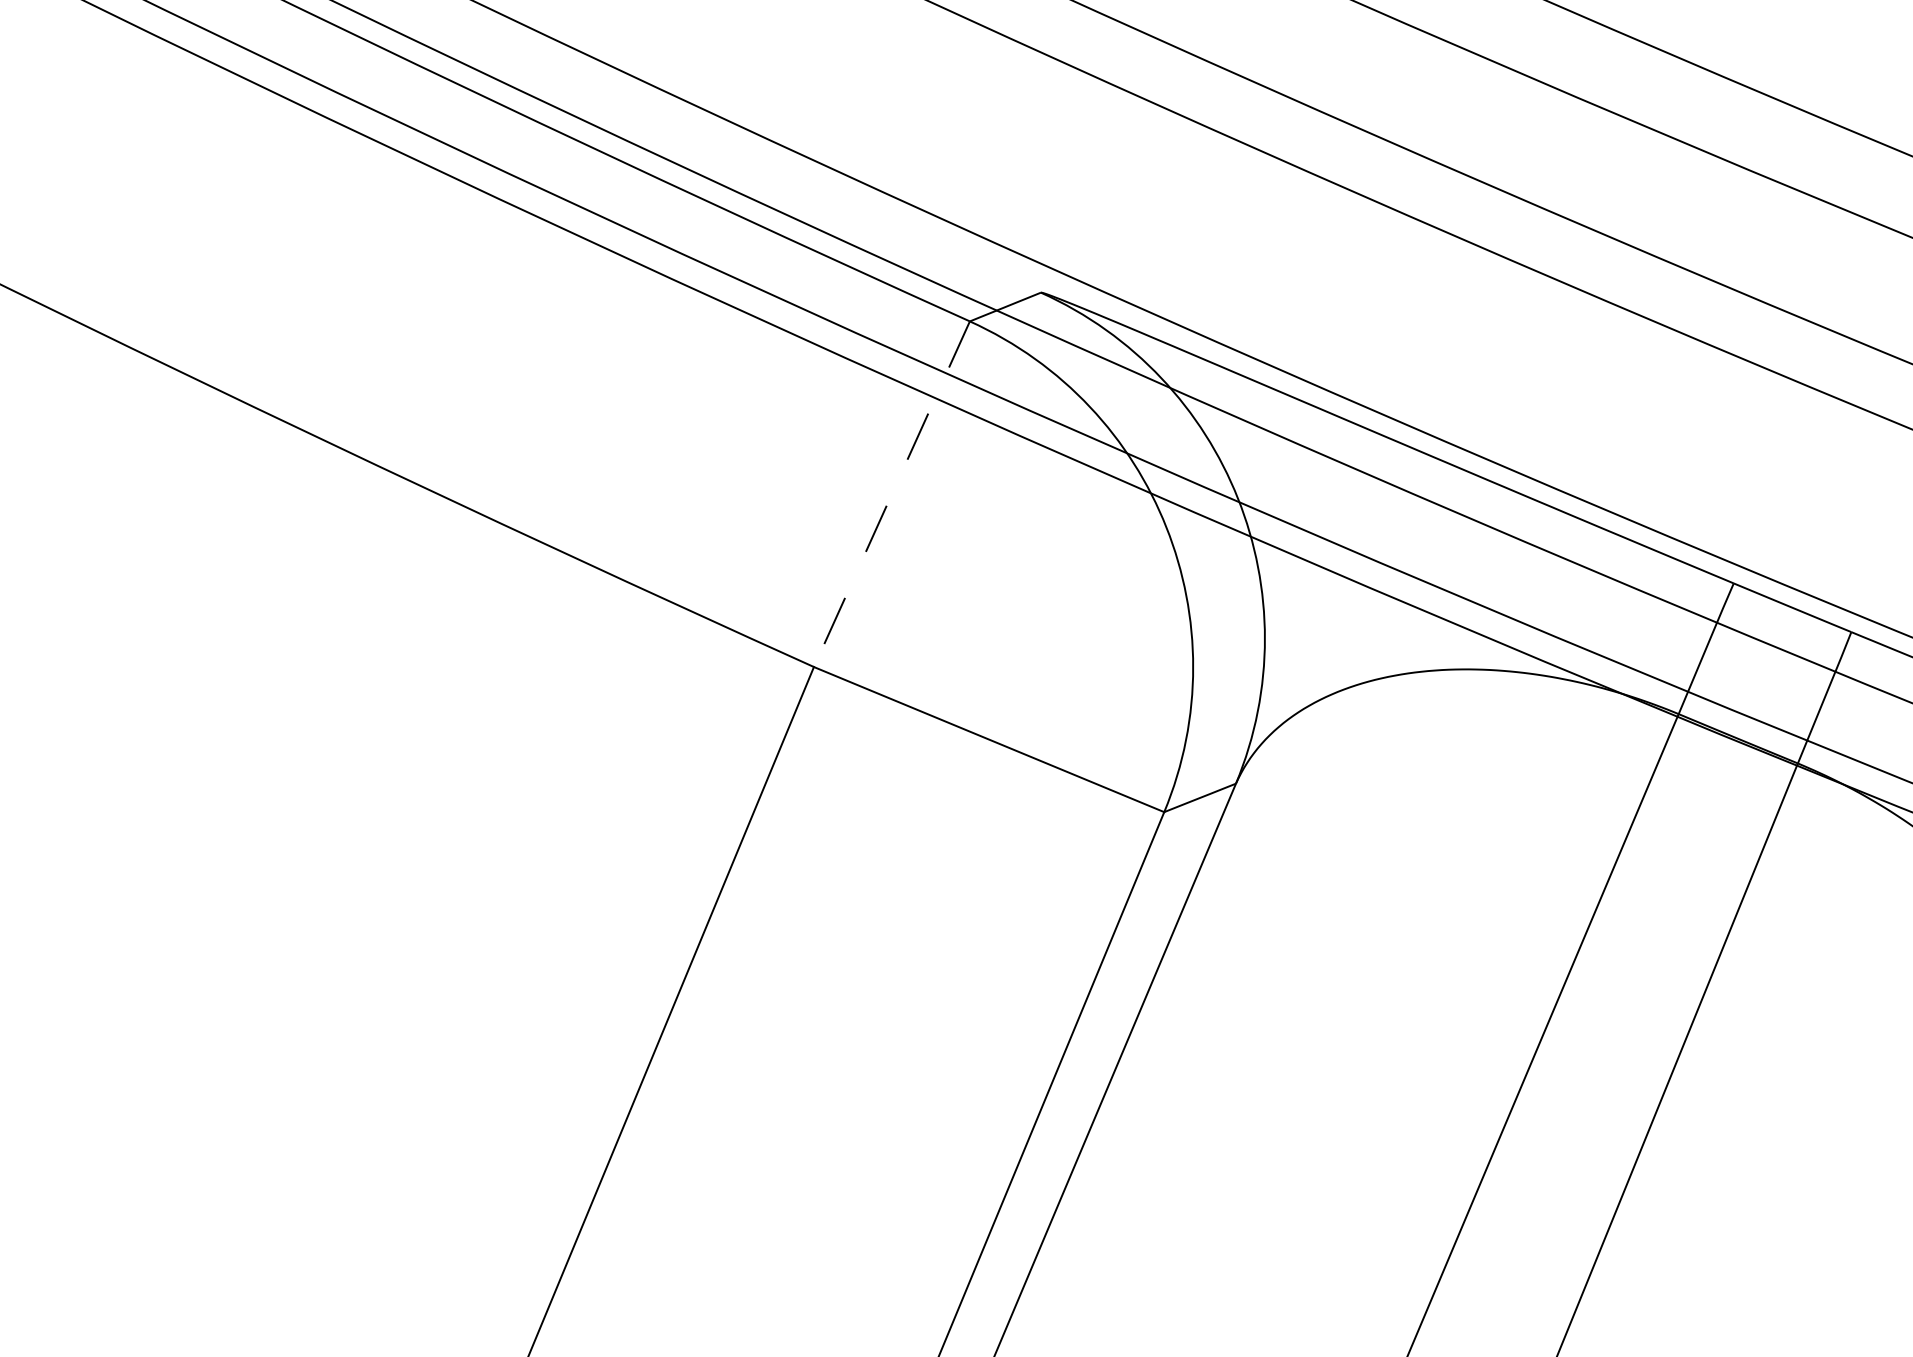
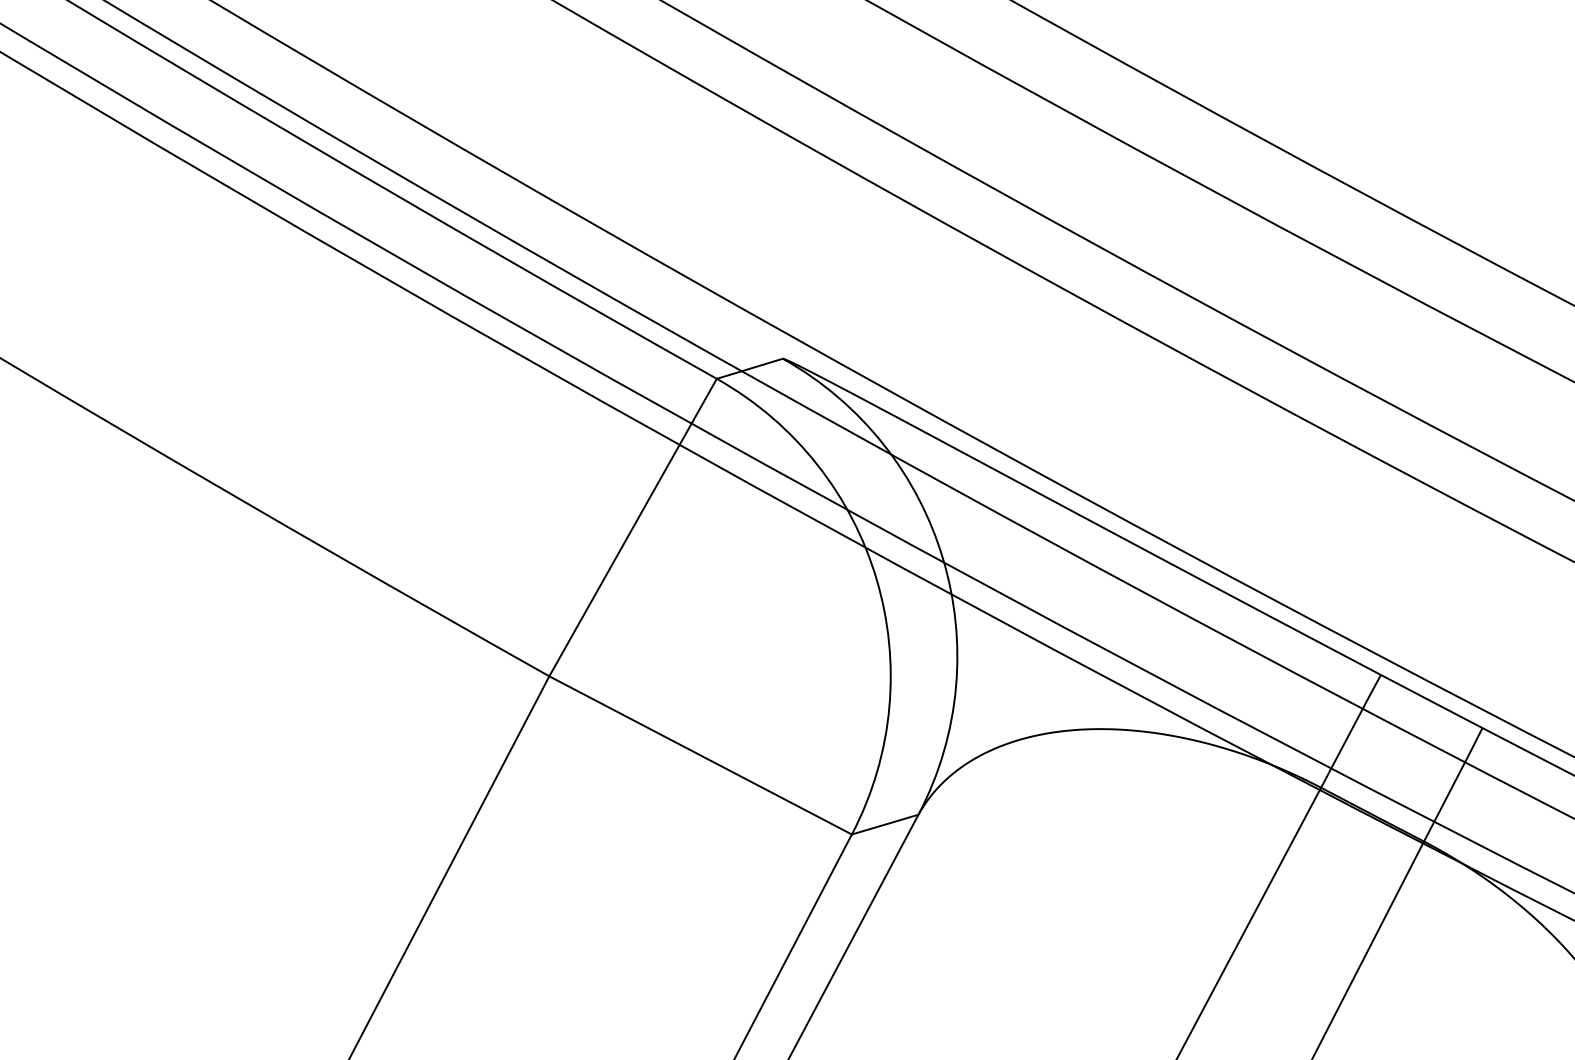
line: (891, 494) -> (632, 527), dashed -> solid

